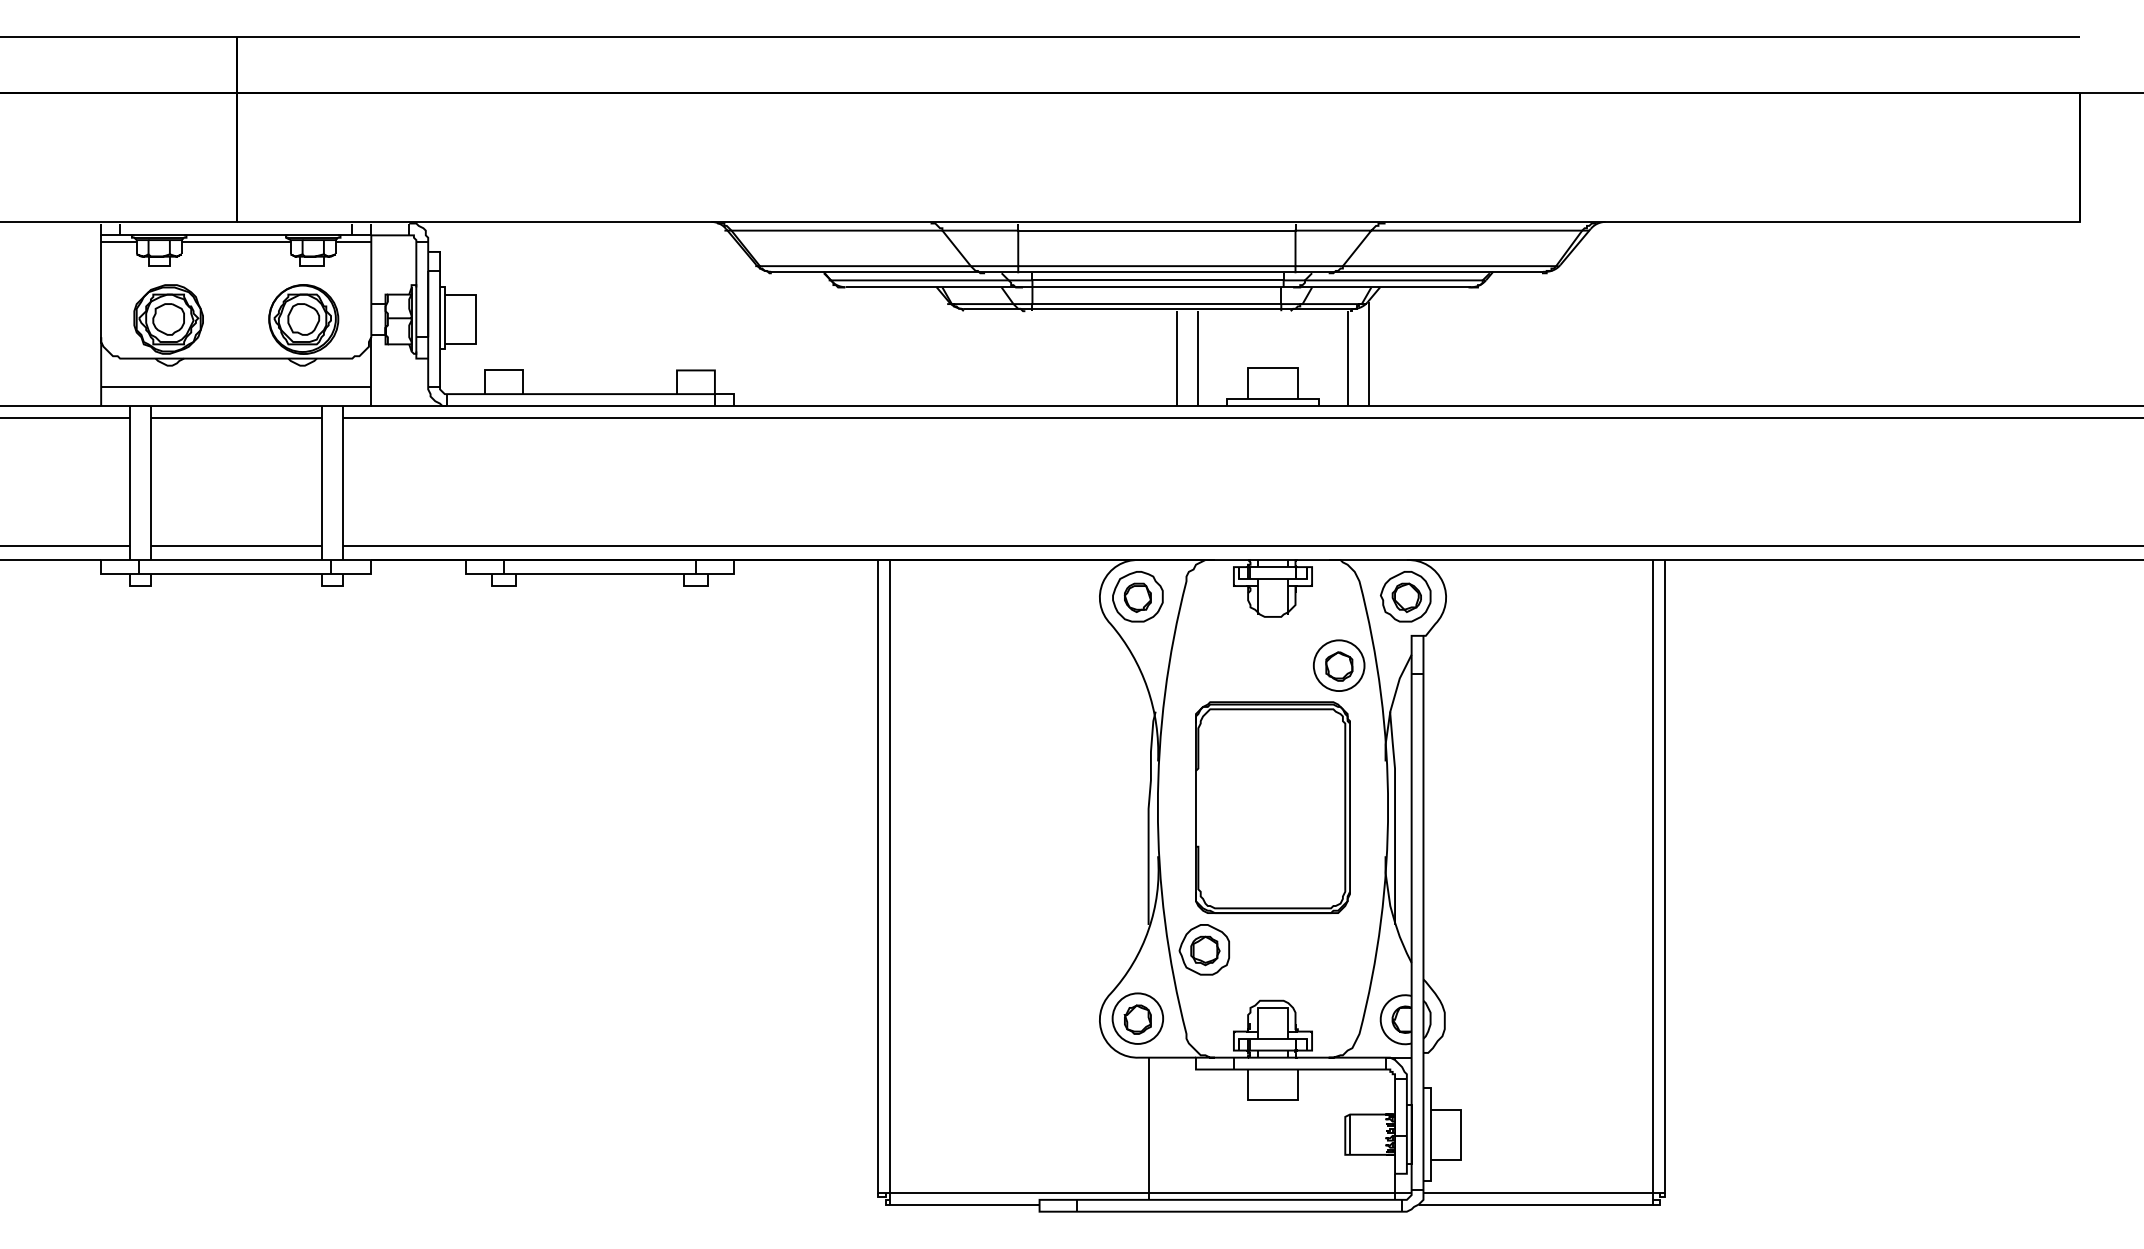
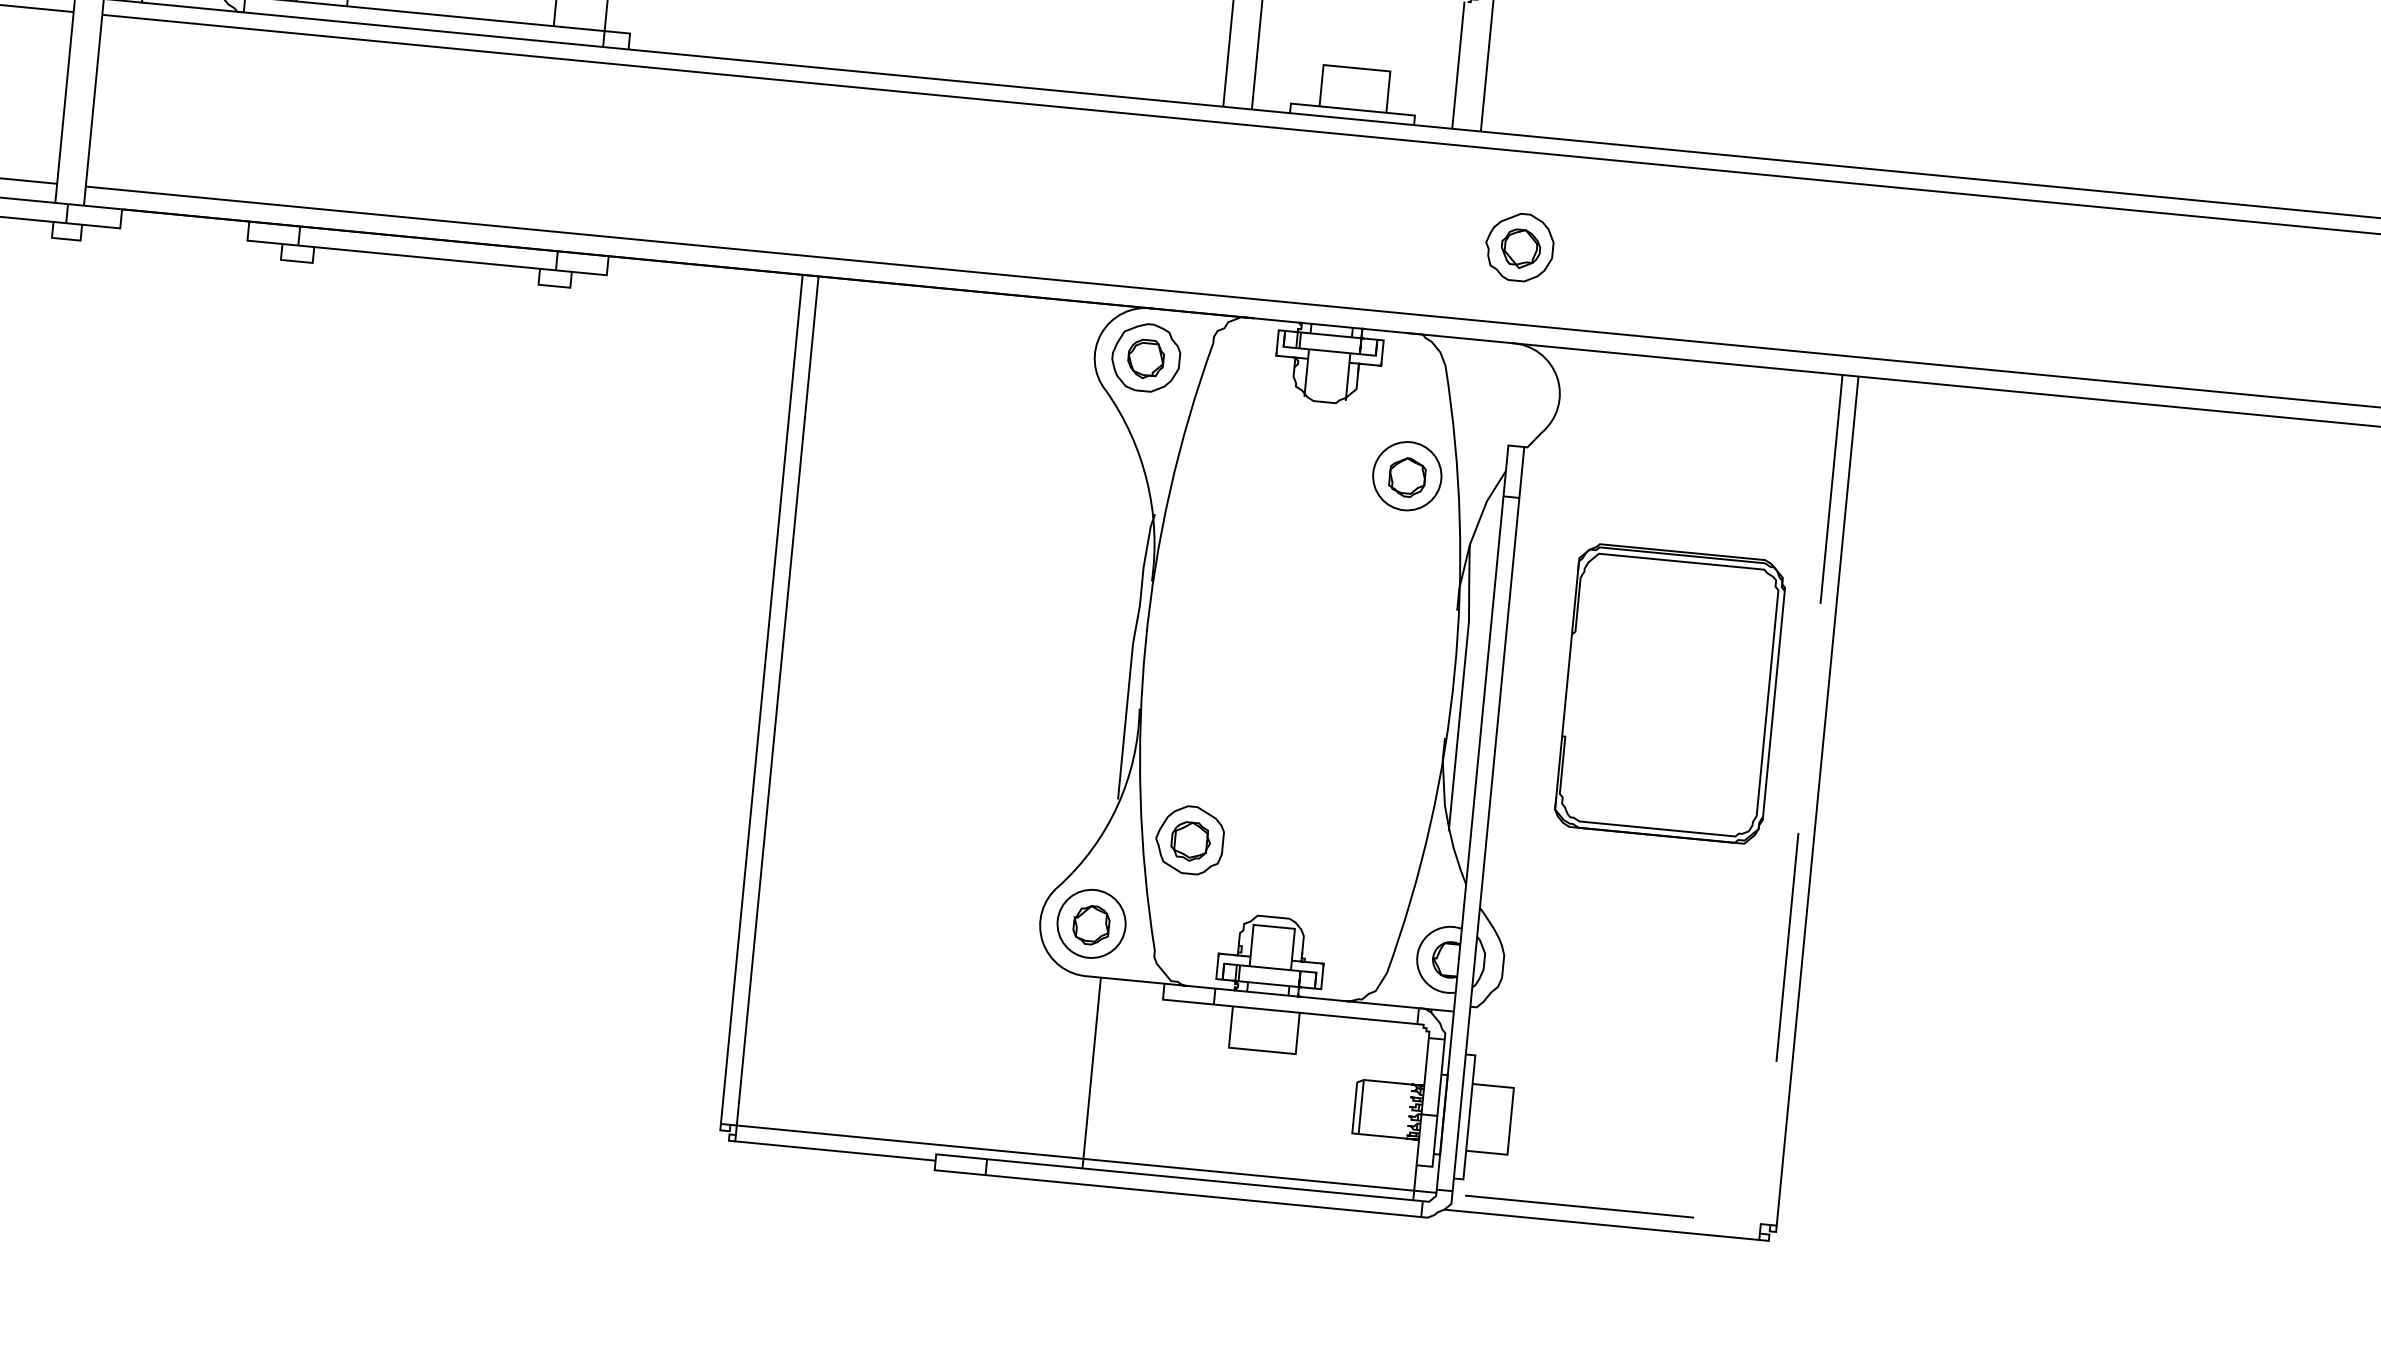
part: (1405, 596) -> (1519, 246), moved
part: (1272, 807) -> (1669, 693), moved
line: (1653, 991) -> (1787, 954), solid -> dashed

